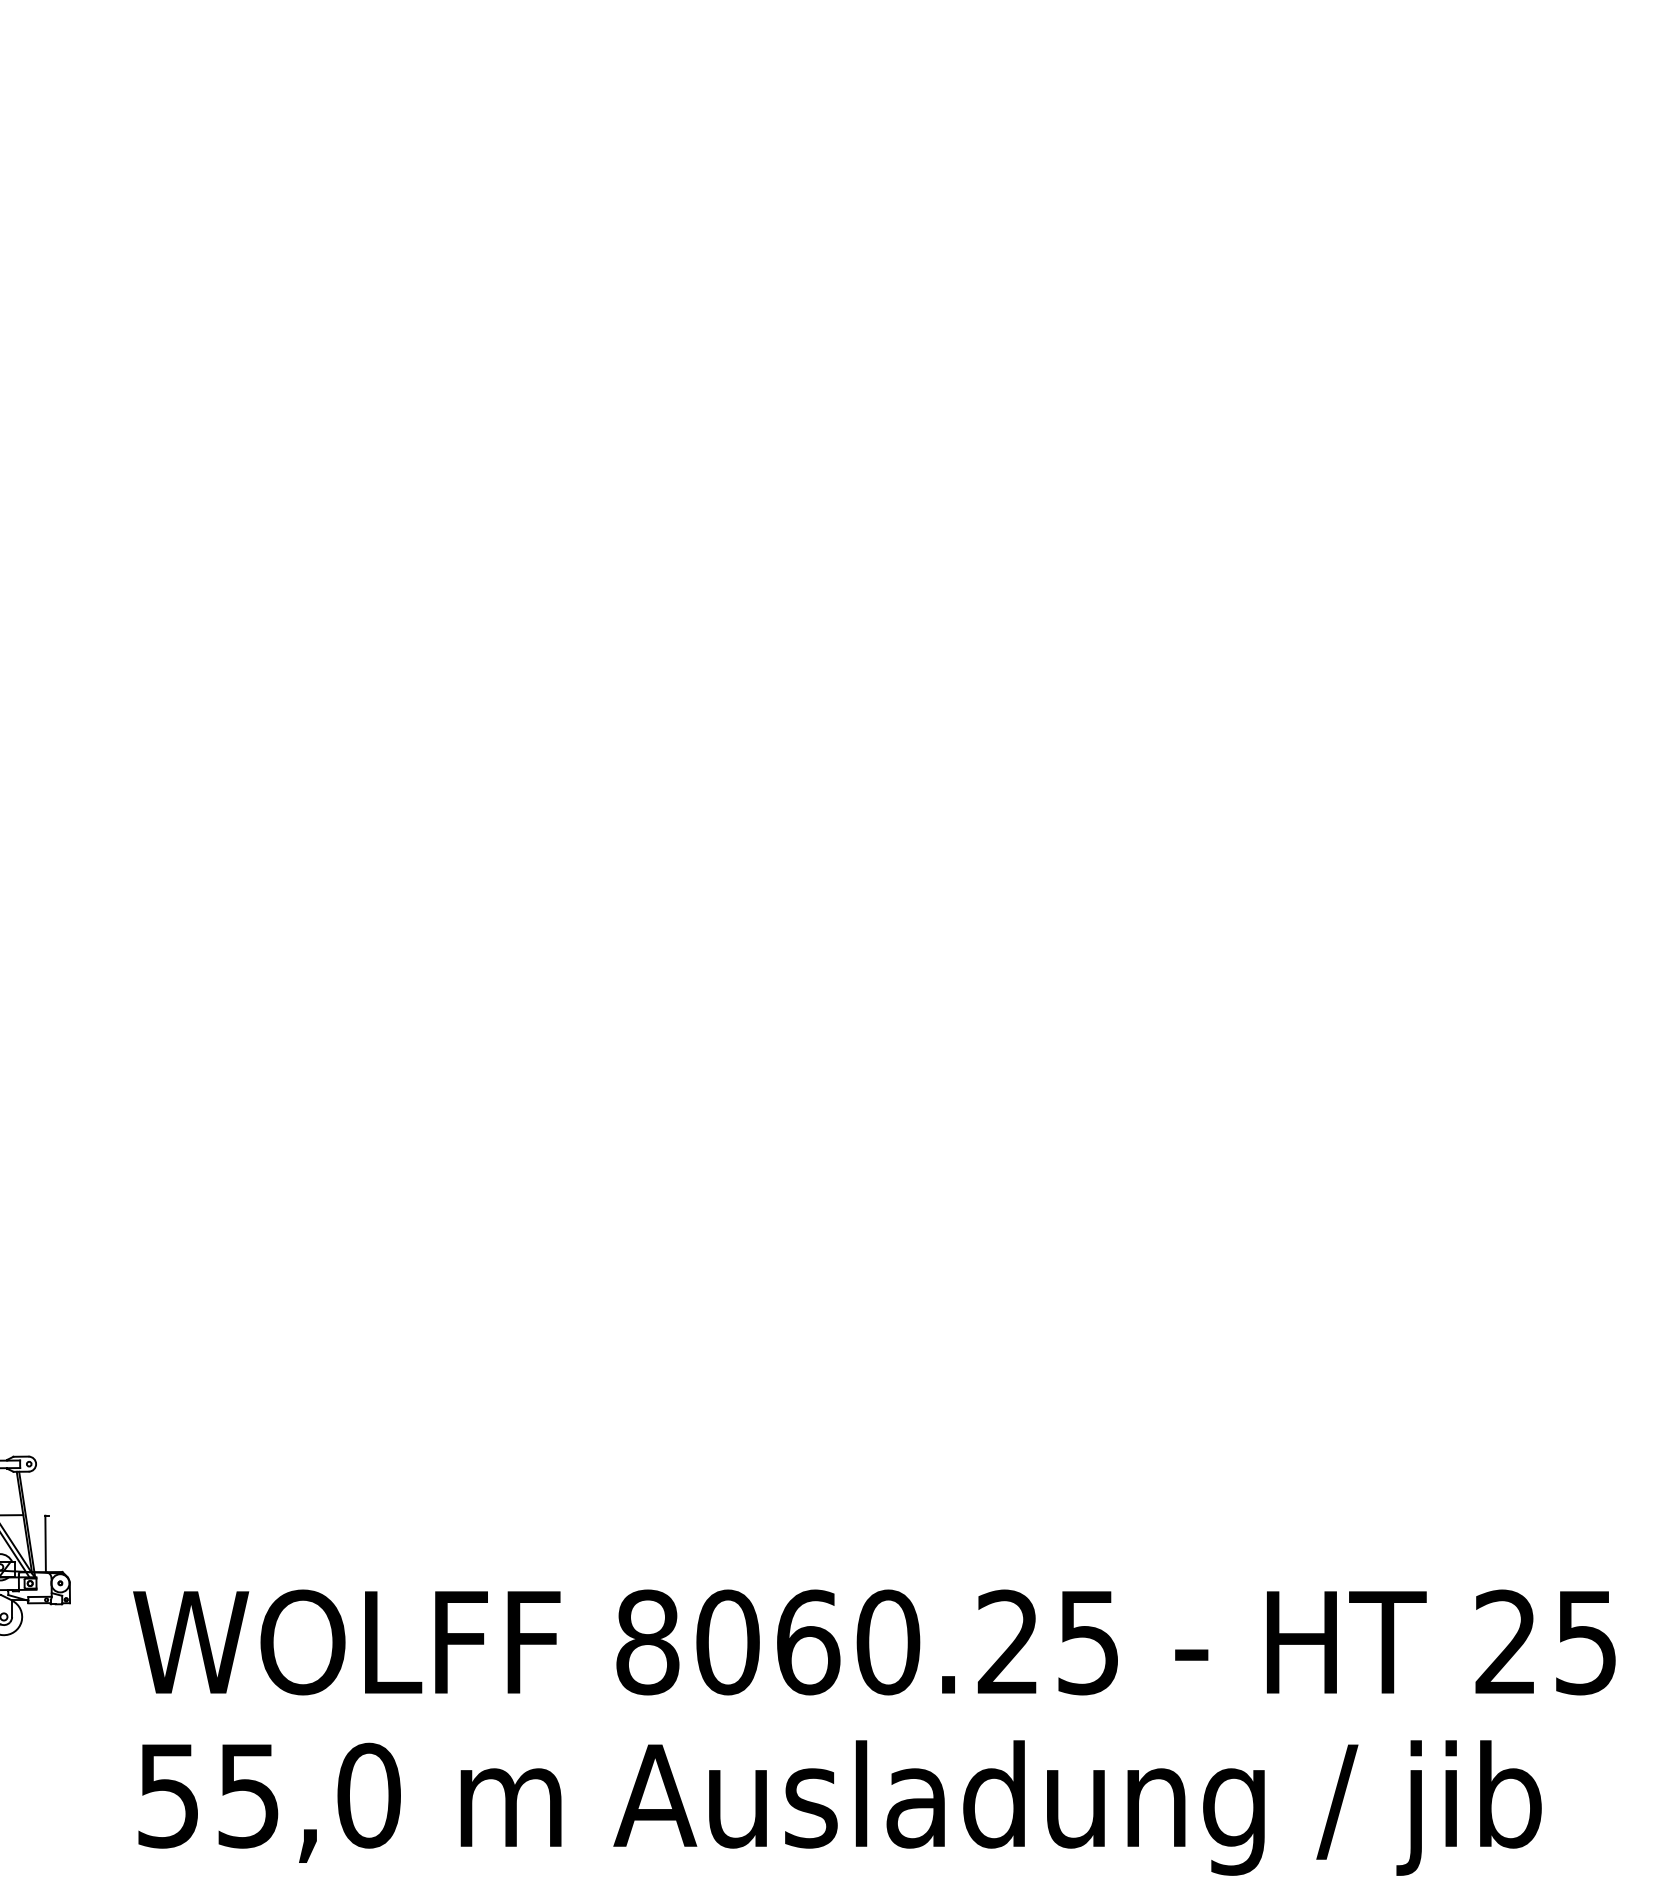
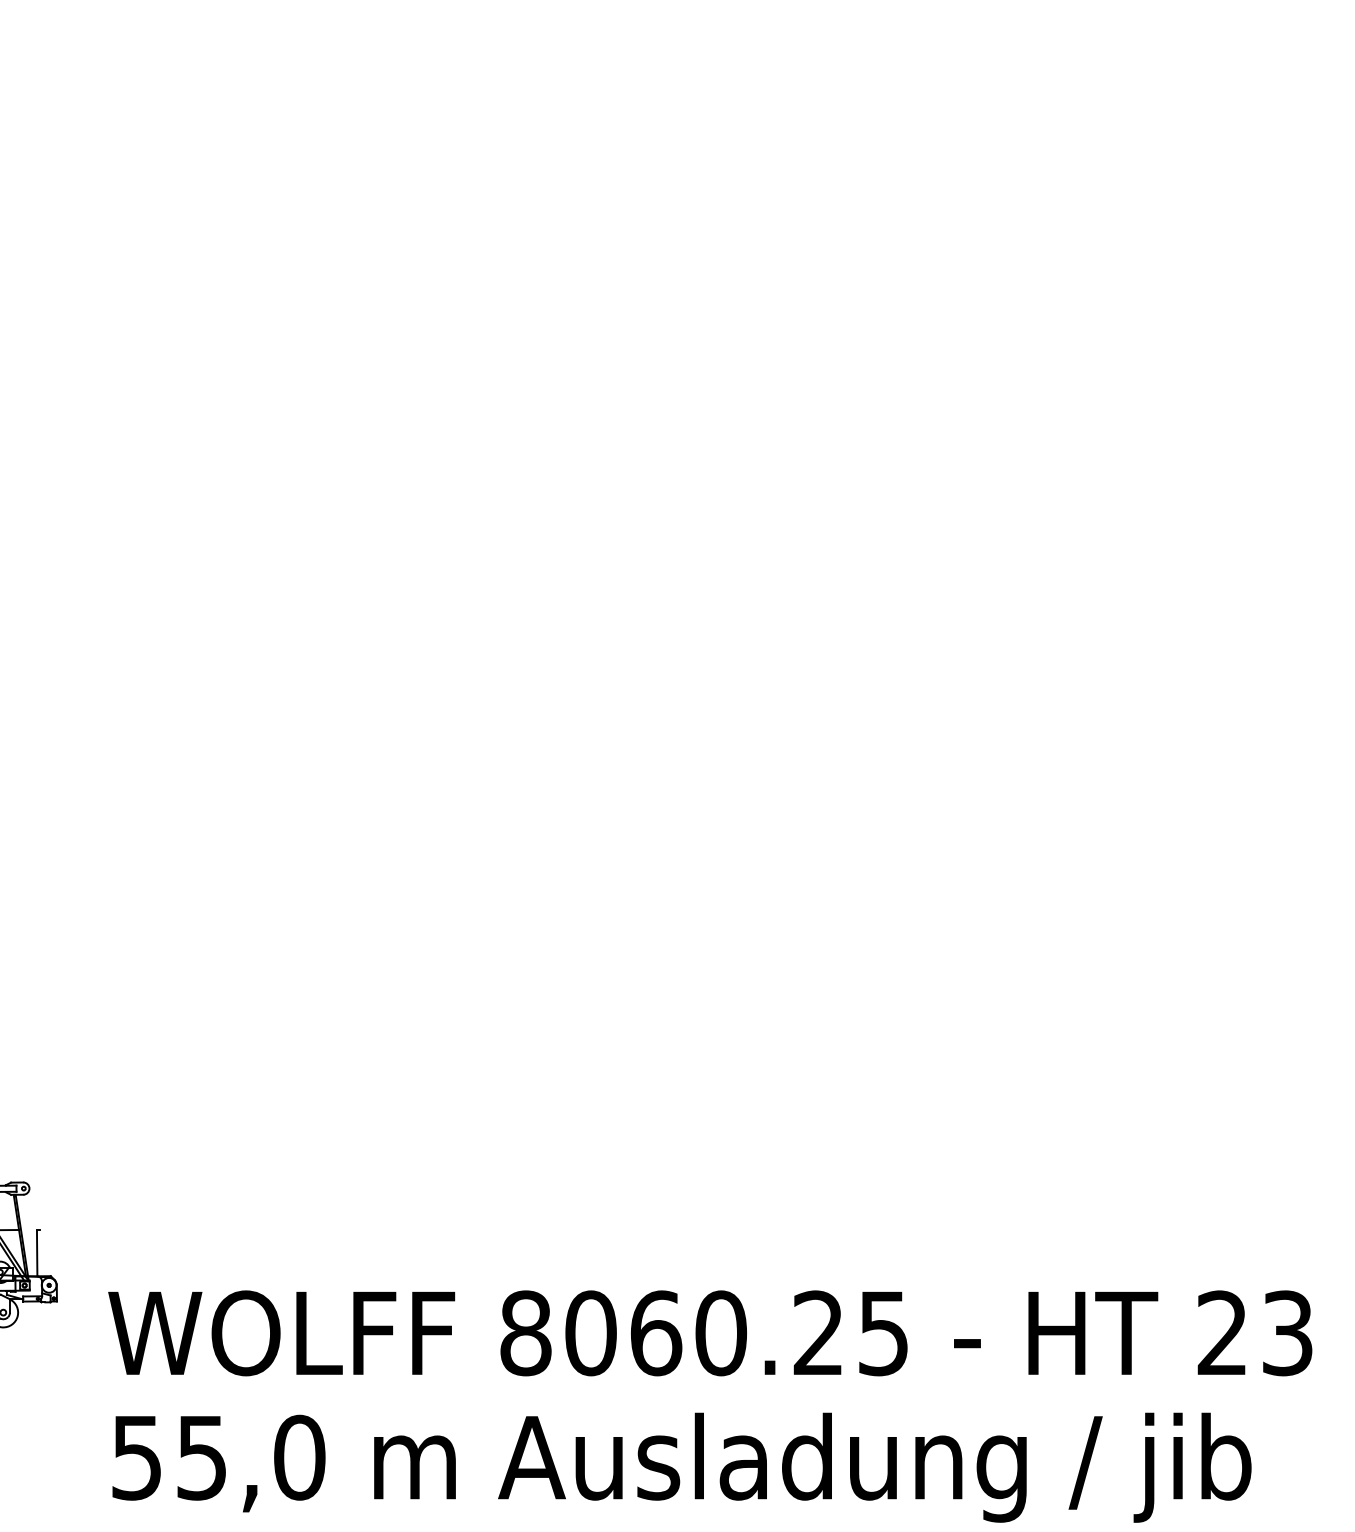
text: (1586, 1642) -> (1287, 1333), 25 -> 23

